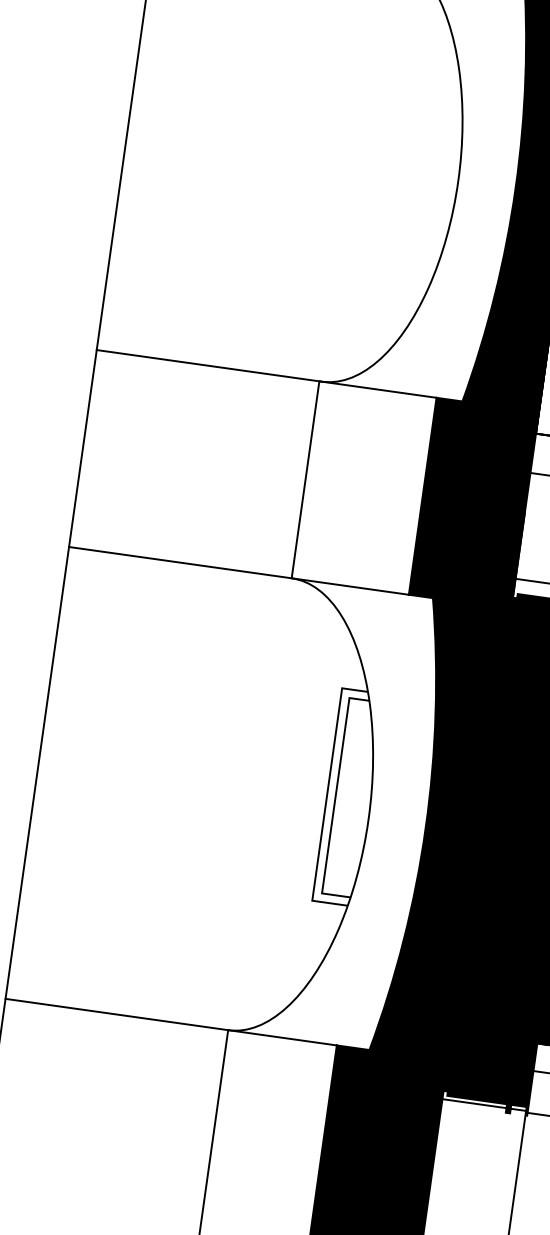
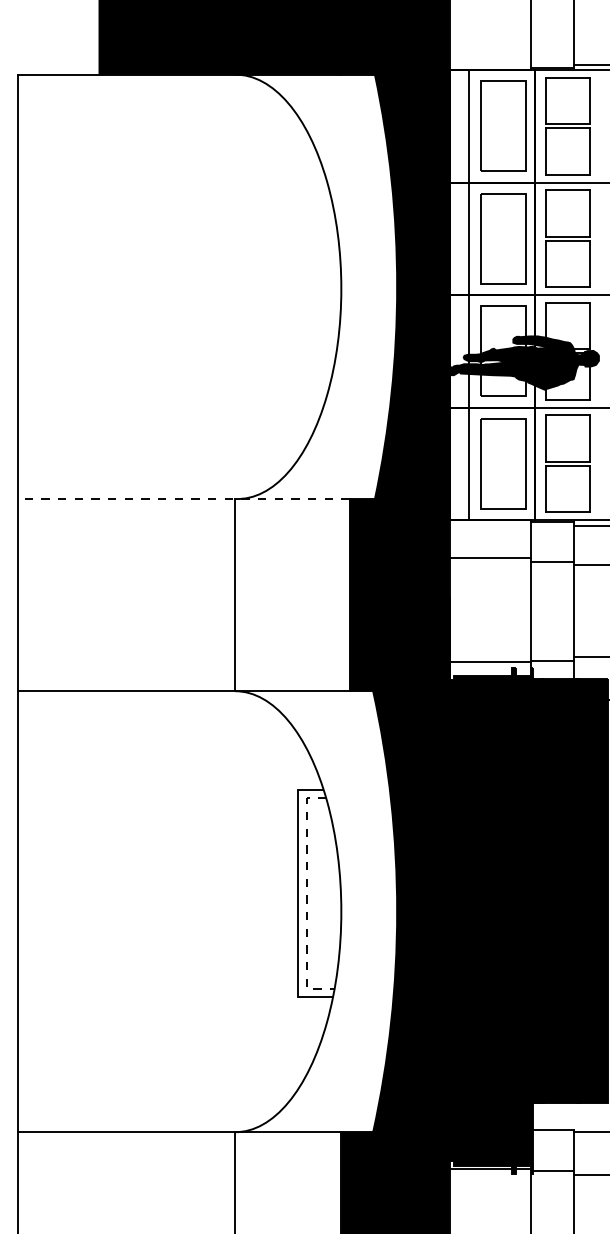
line: (266, 374) -> (183, 499), solid -> dashed
line: (334, 799) -> (306, 897), solid -> dashed

